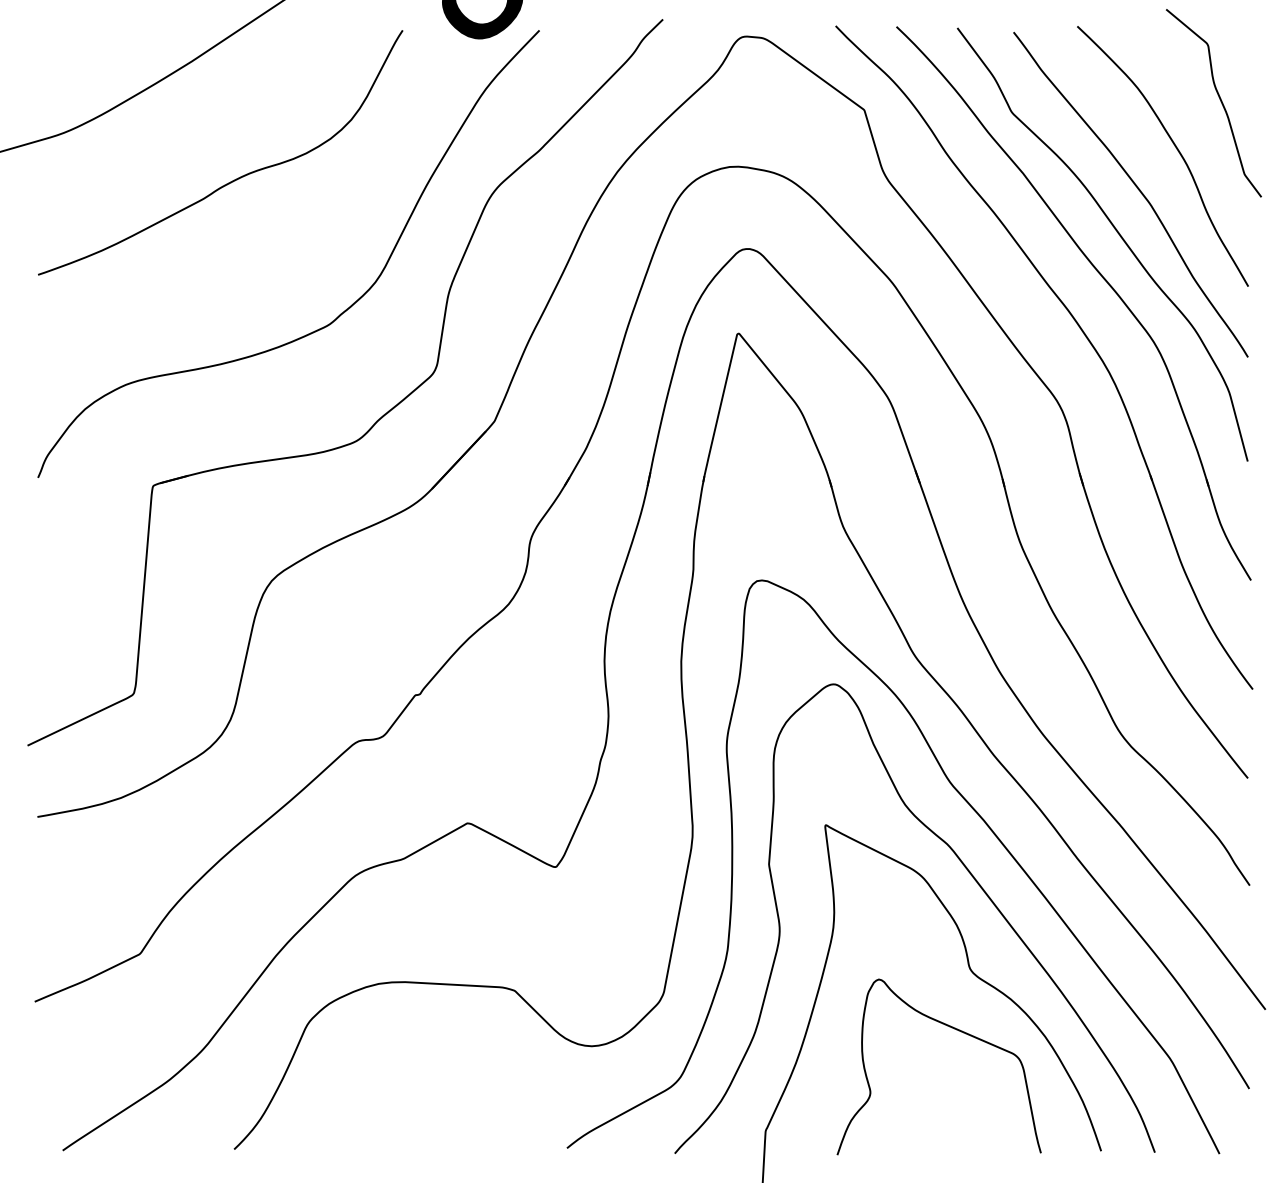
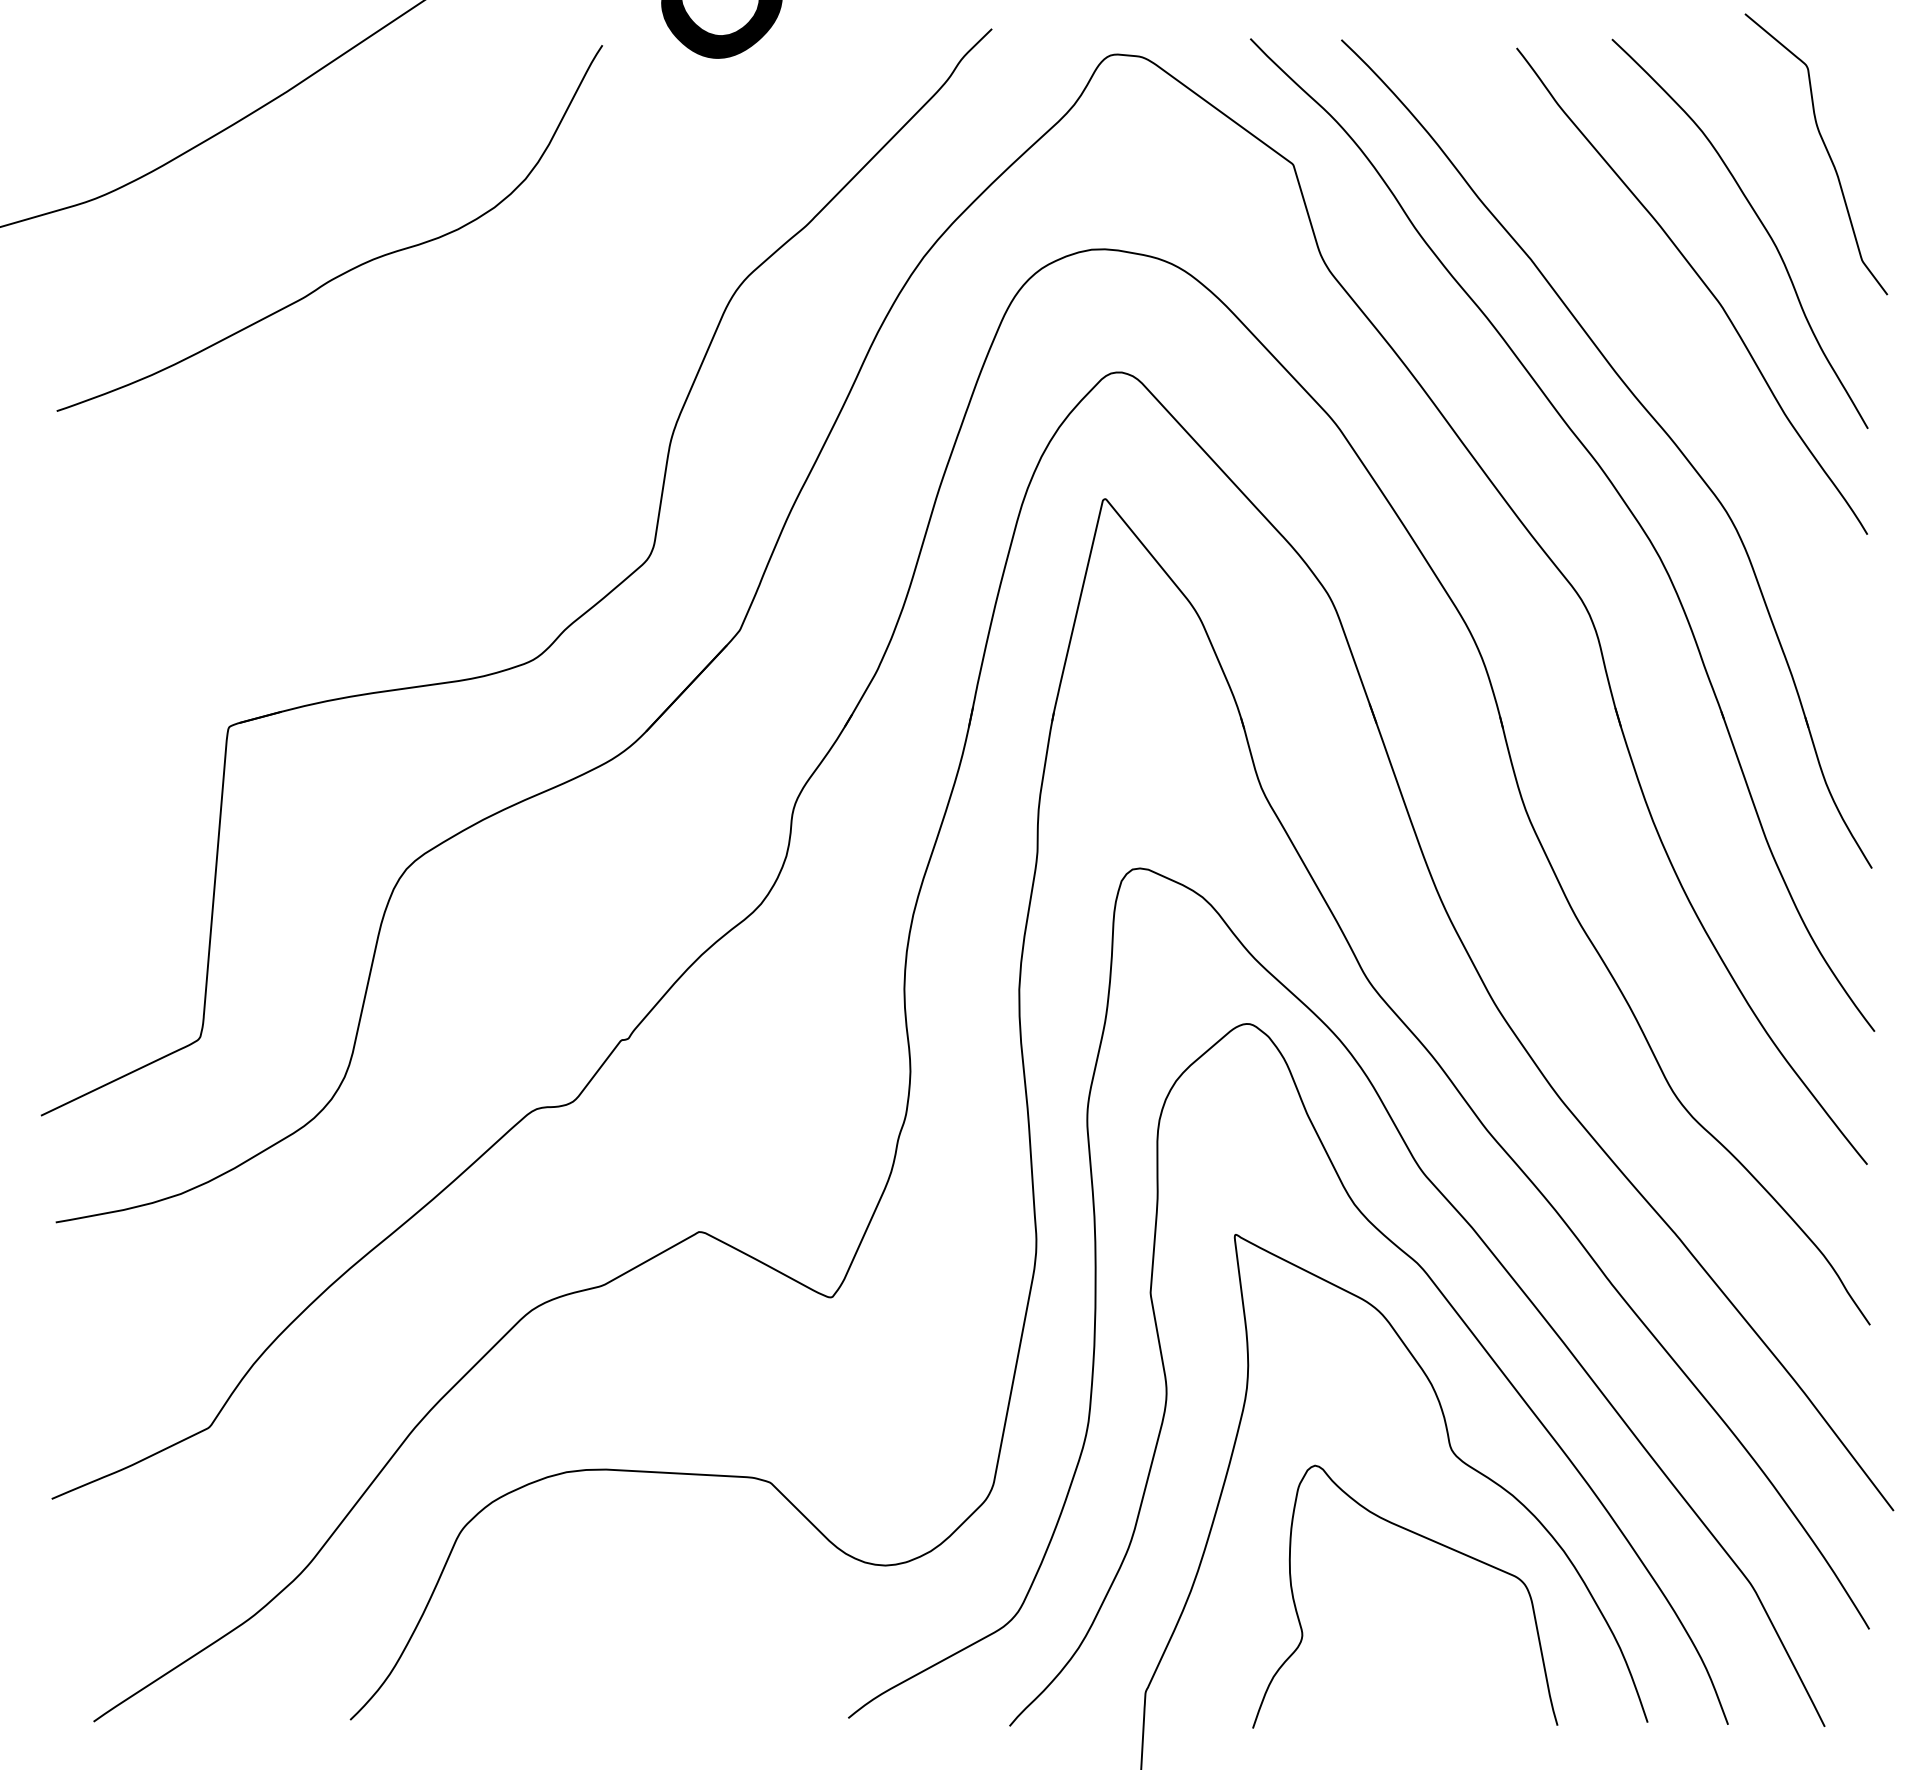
curve: (1117, 233) -> (1672, 349), removed
curve: (341, 312) -> (510, 467), removed

